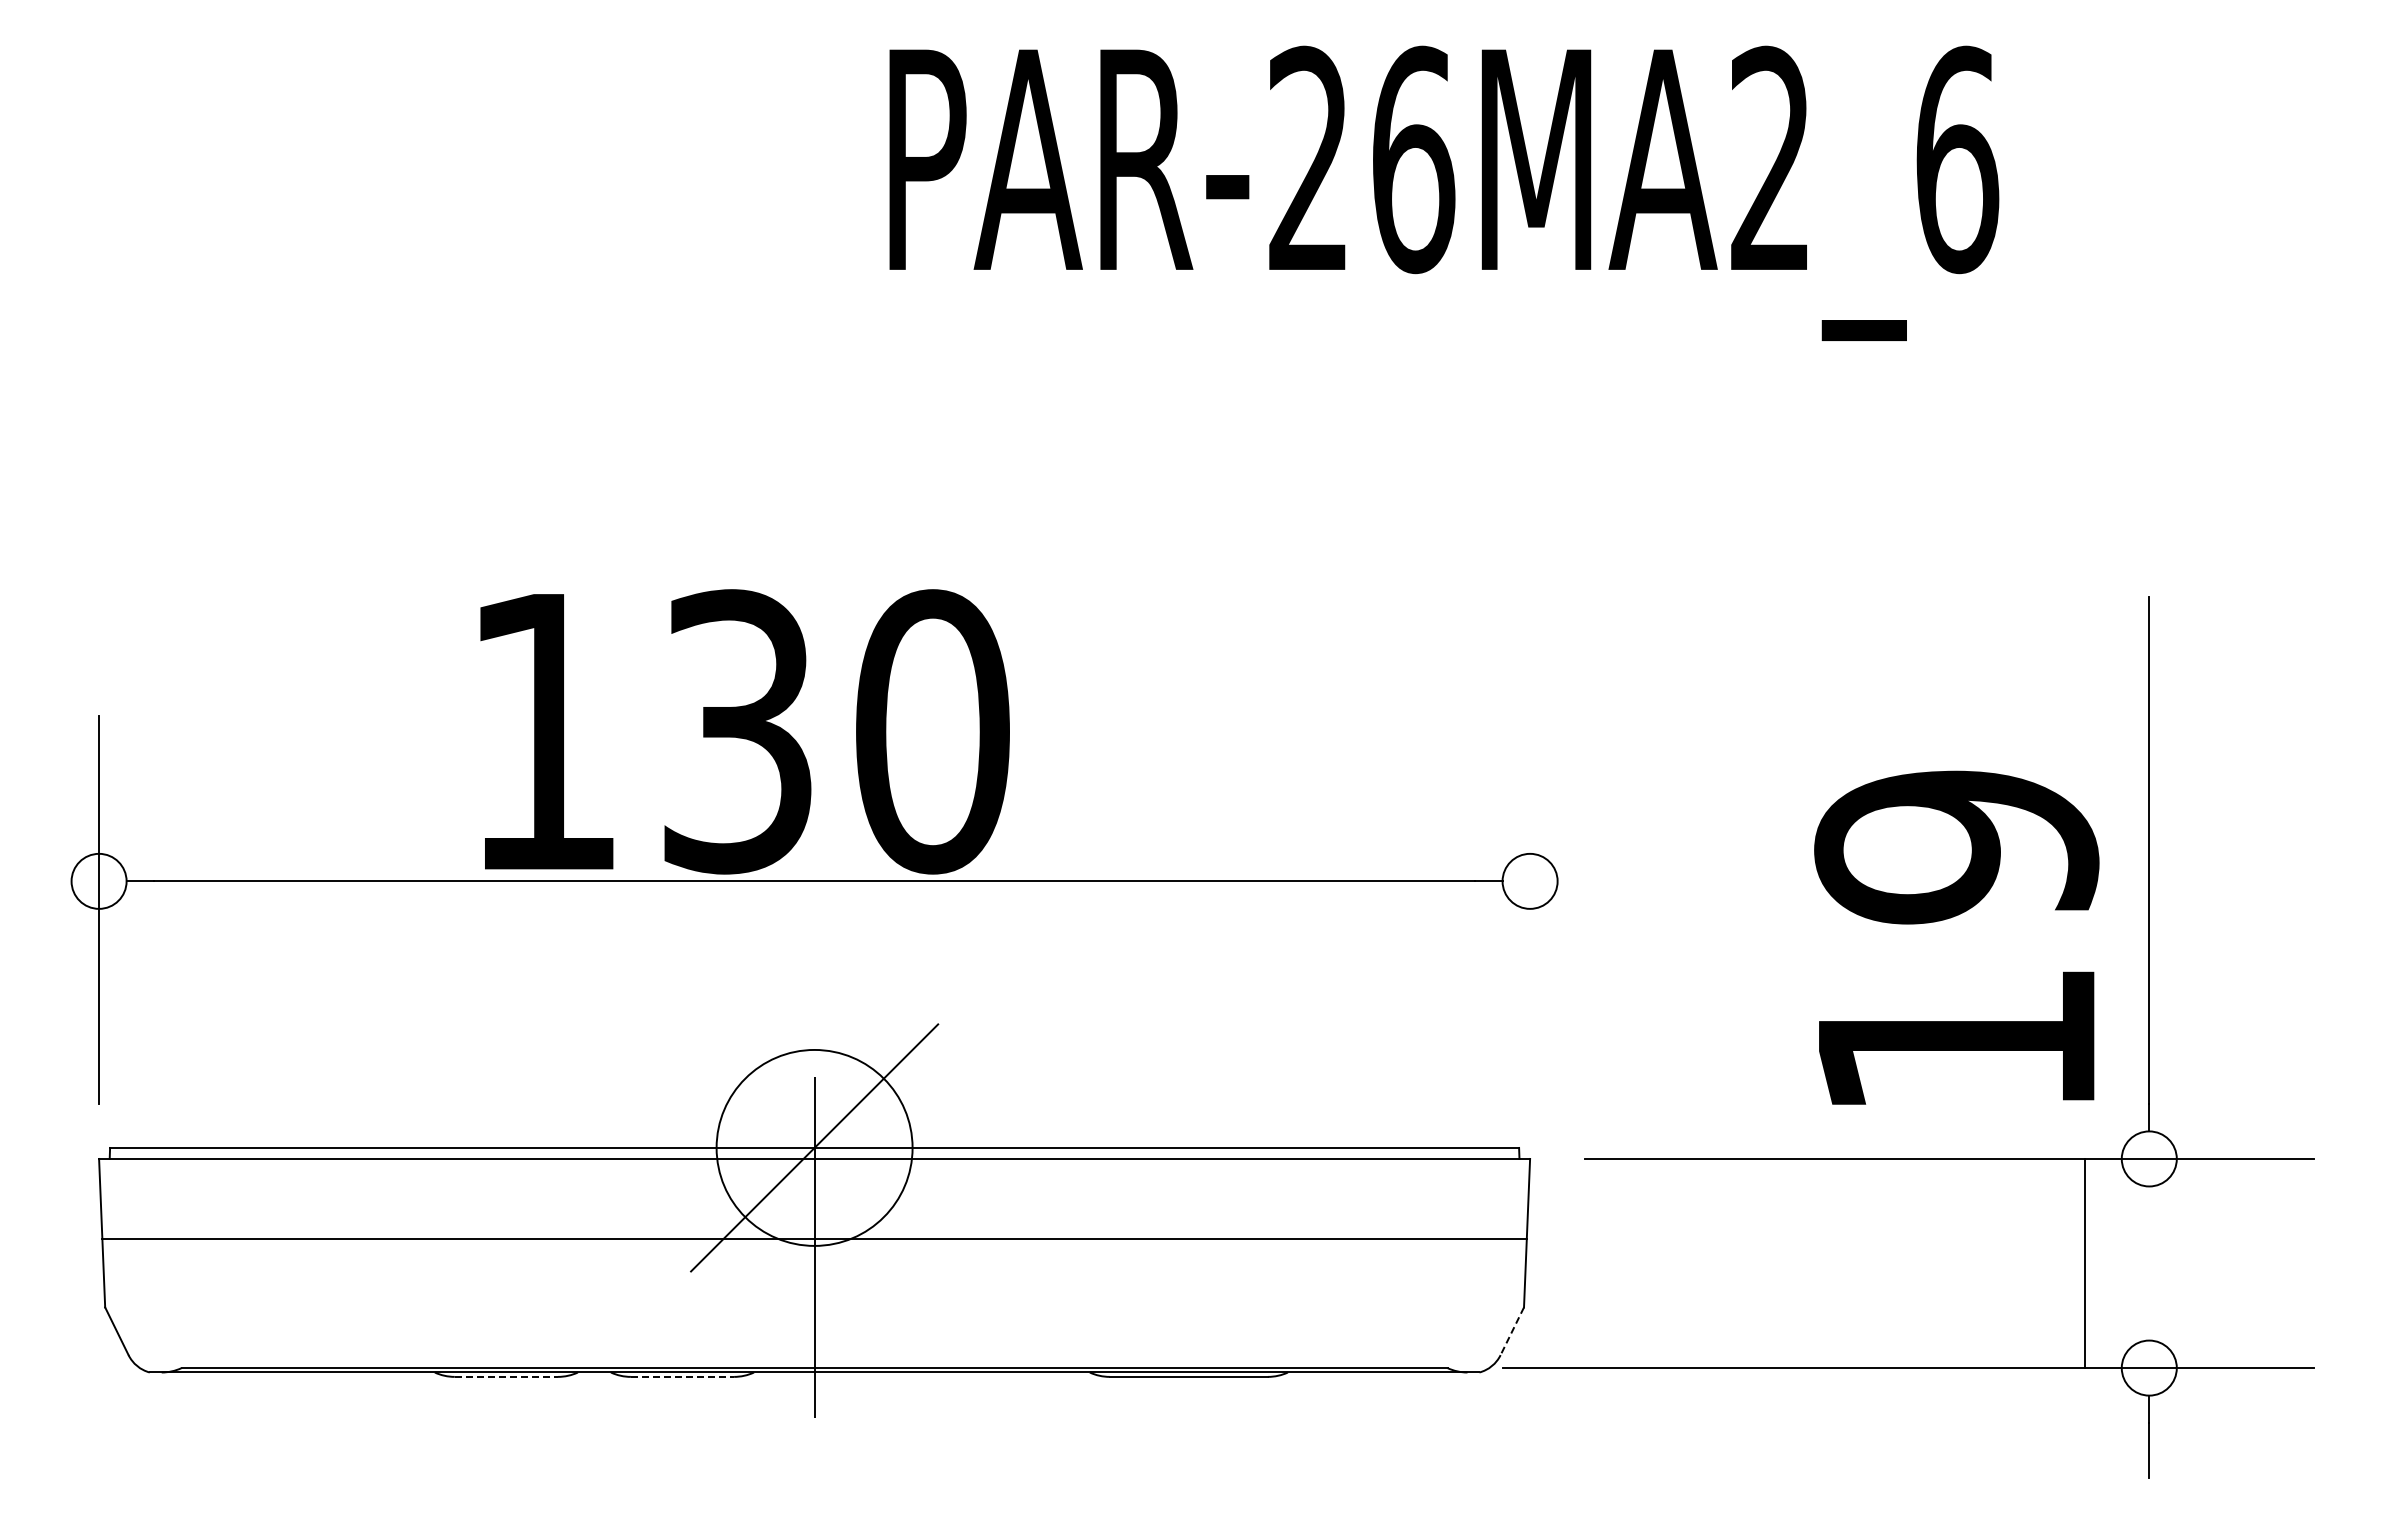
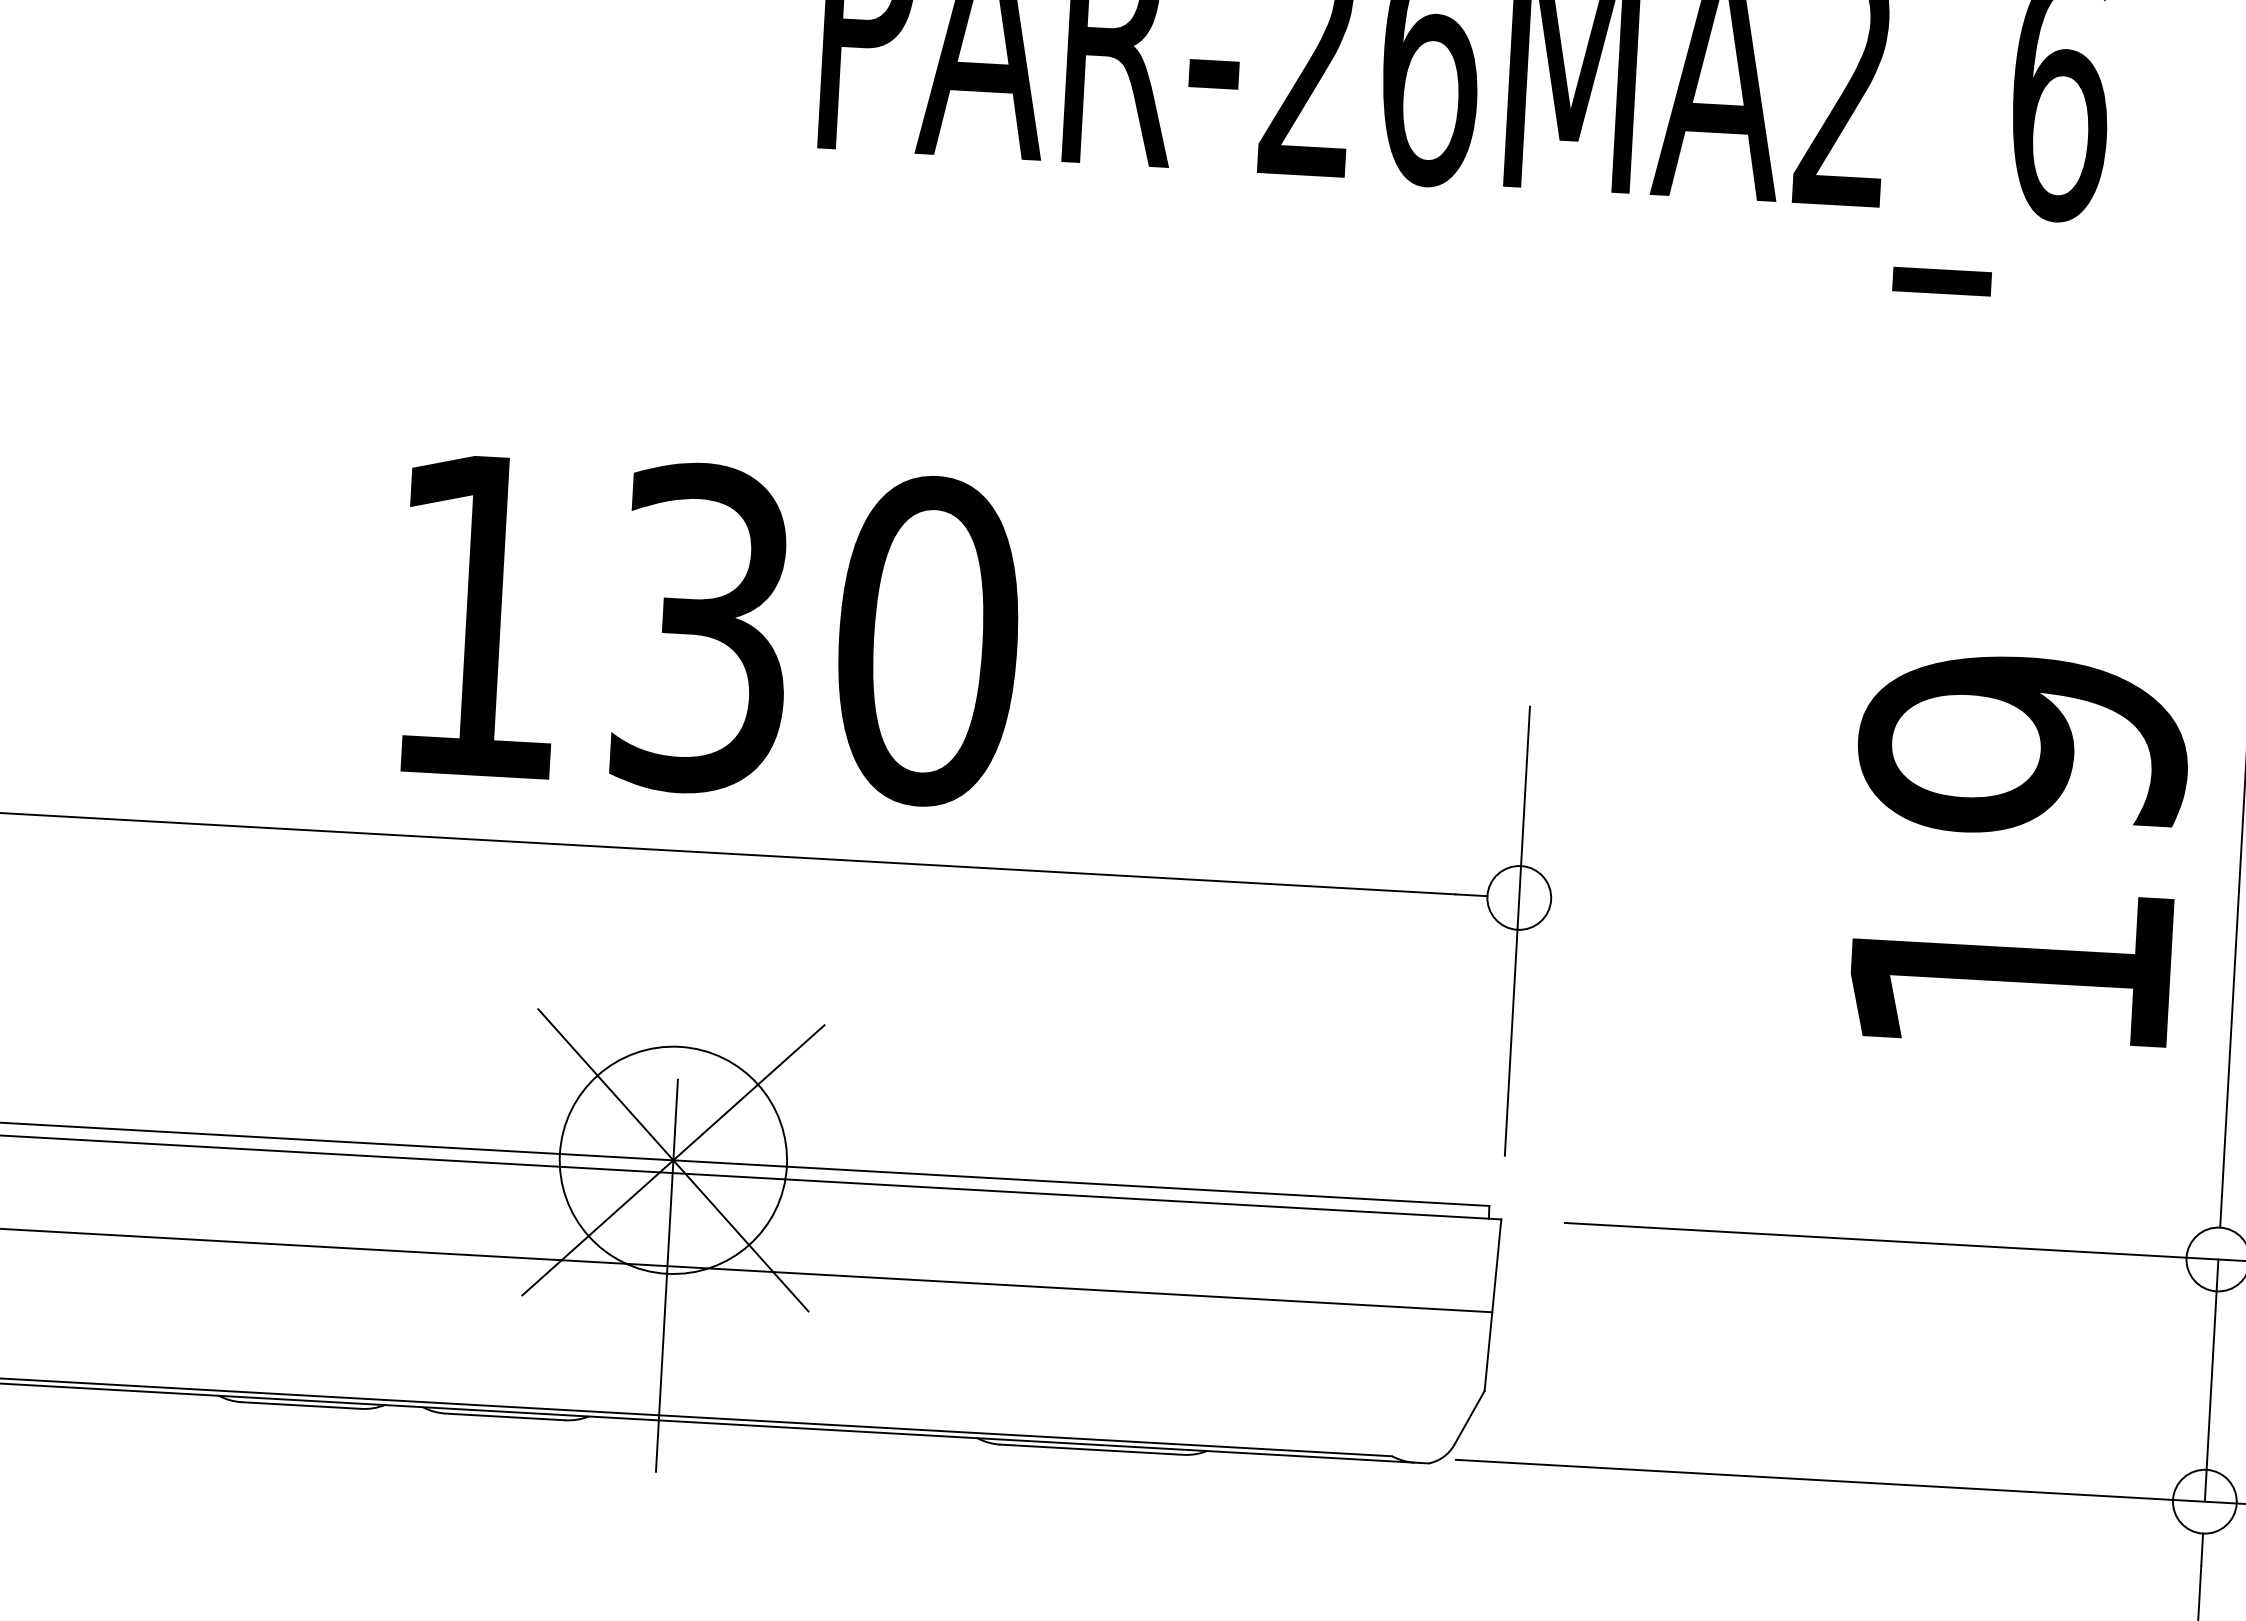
text: (744, 731) -> (709, 628), moved
line: (1530, 909) -> (1517, 930), added
text: (1956, 937) -> (2017, 850), moved
line: (814, 1147) -> (673, 1159), added
line: (2085, 1263) -> (2211, 1380), moved
line: (1512, 1331) -> (1469, 1418), dashed -> solid
line: (506, 1376) -> (301, 1405), dashed -> solid
line: (682, 1376) -> (505, 1416), dashed -> solid

